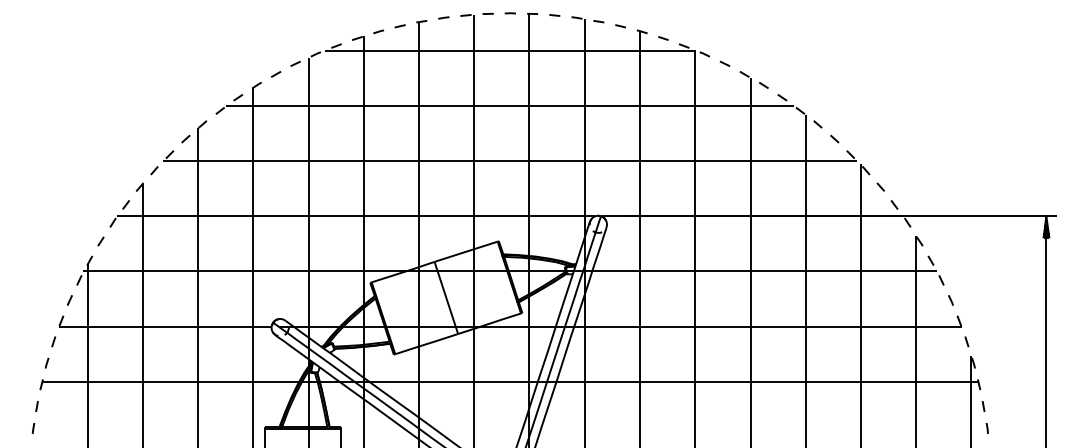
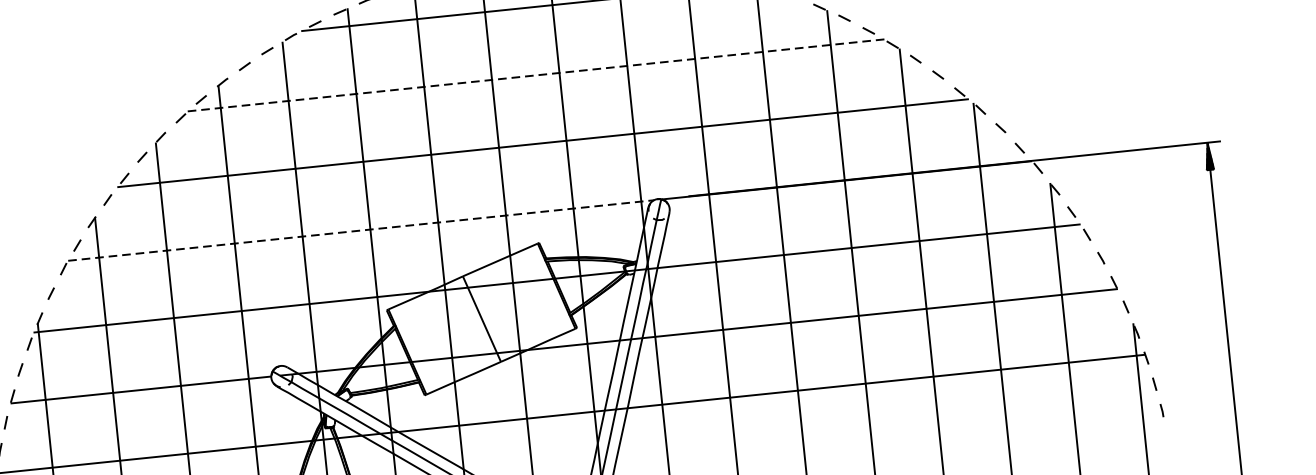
line: (510, 105) -> (536, 74), solid -> dashed
line: (356, 216) -> (361, 230), solid -> dashed

